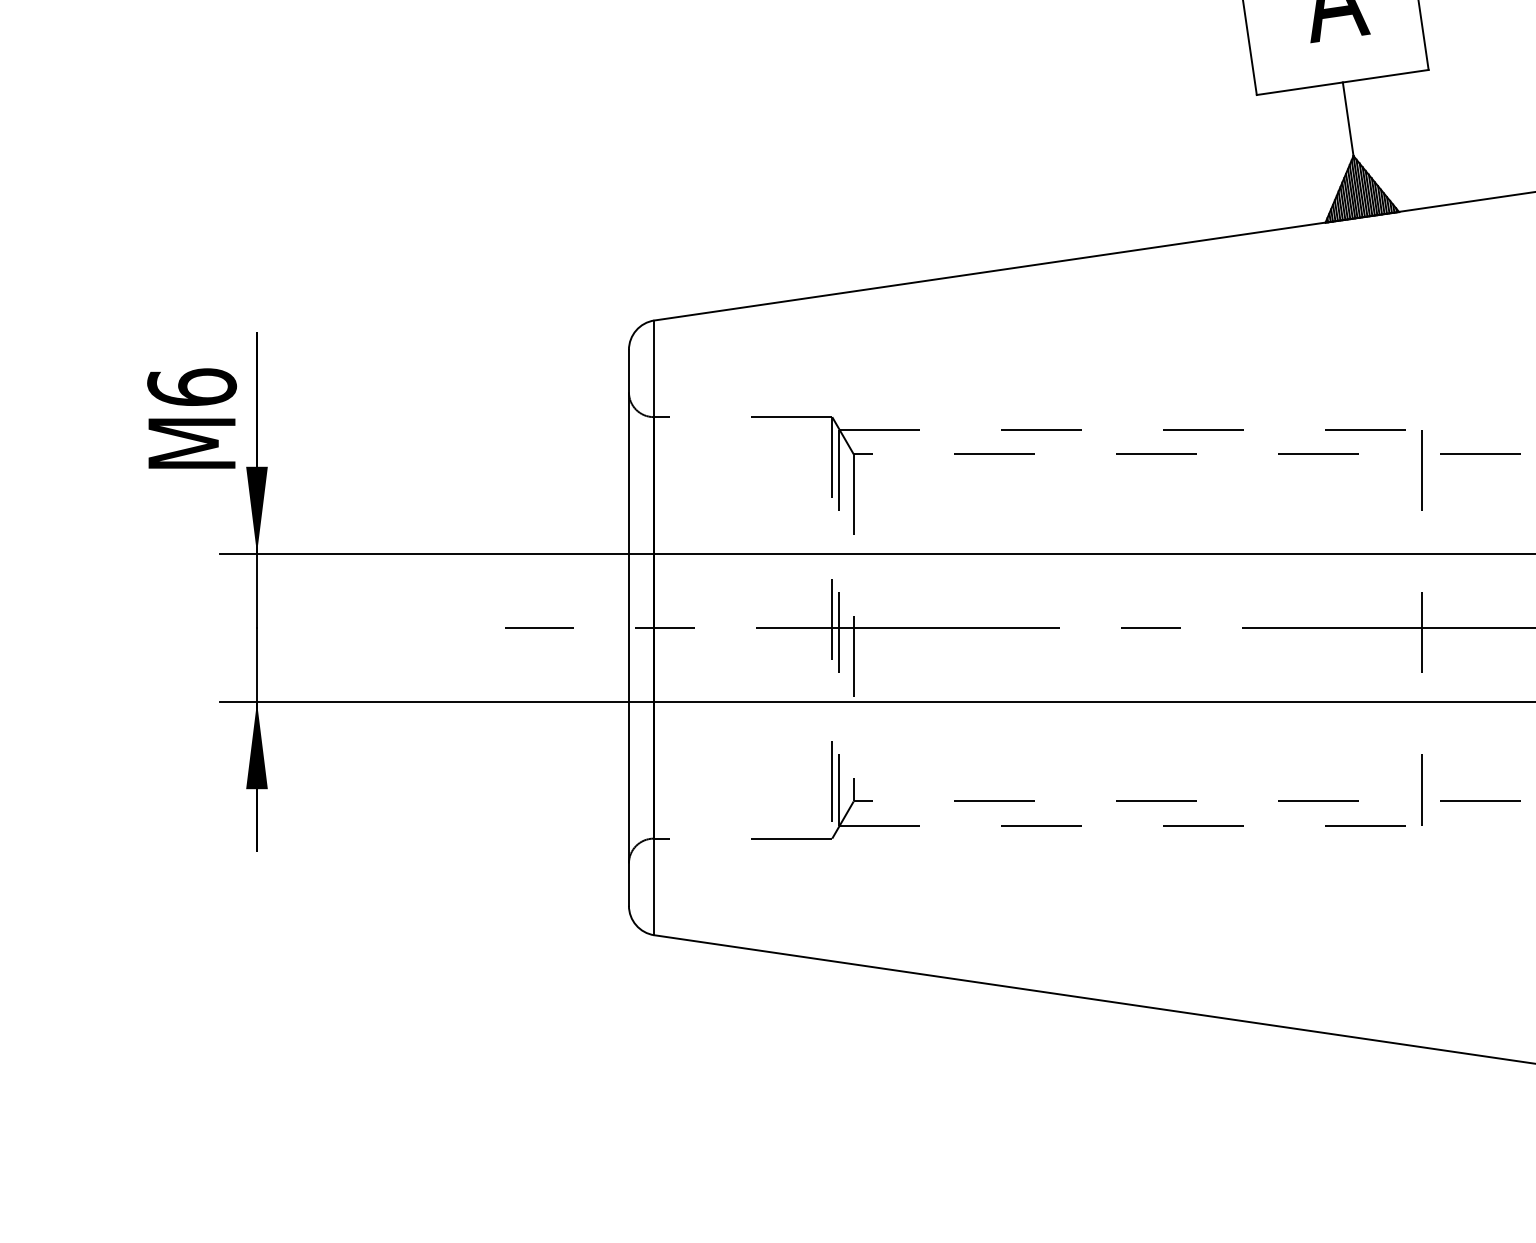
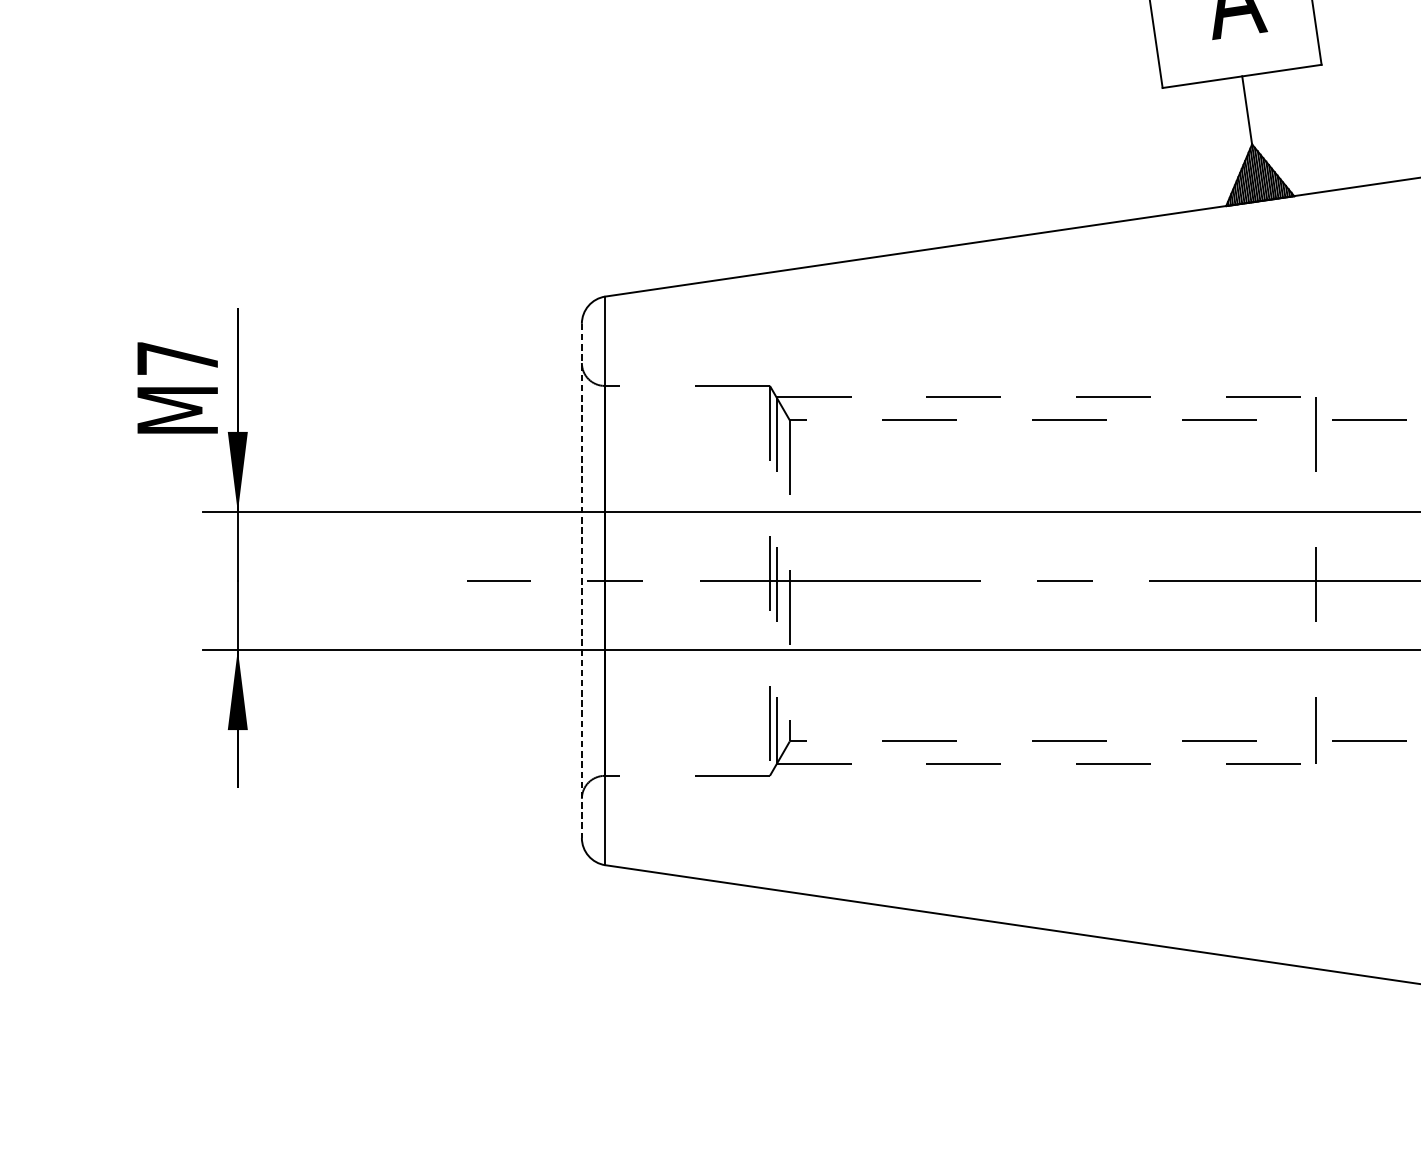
text: (192, 386) -> (178, 357), M6 -> M7
line: (628, 627) -> (581, 580), solid -> dashed

